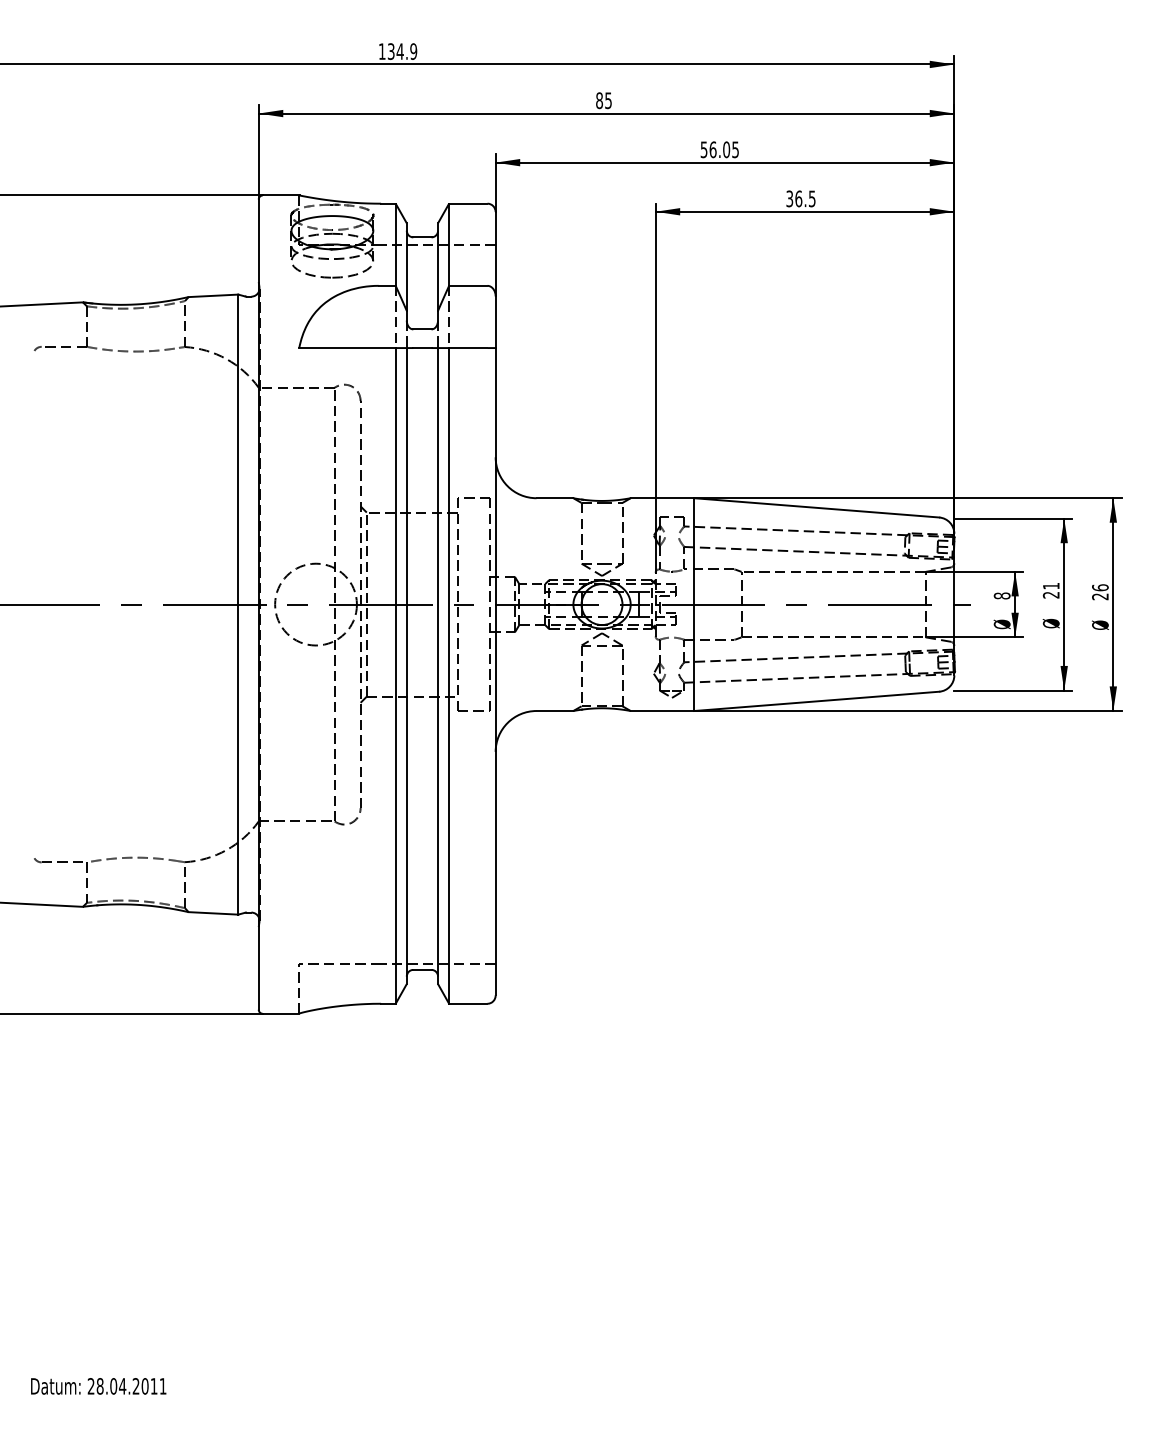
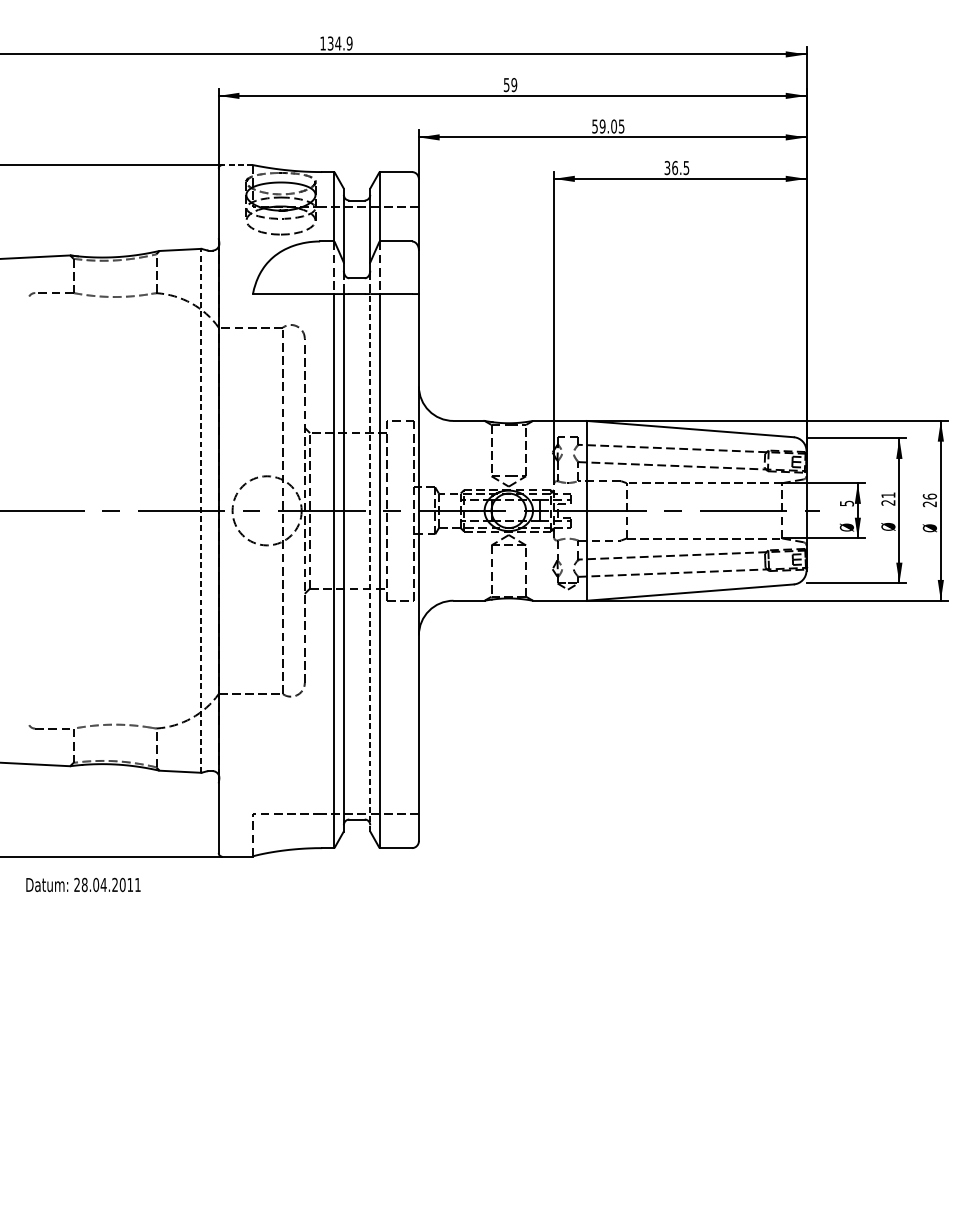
text: (603, 100) -> (510, 84), 85 -> 59
text: (712, 149) -> (602, 126), 56.05 -> 59.05
line: (280, 195) -> (237, 165), solid -> dashed
text: (1001, 595) -> (846, 503), 8 -> 5
line: (238, 604) -> (201, 510), solid -> dashed
line: (438, 665) -> (370, 562), solid -> dashed
text: (98, 1386) -> (83, 885), moved

